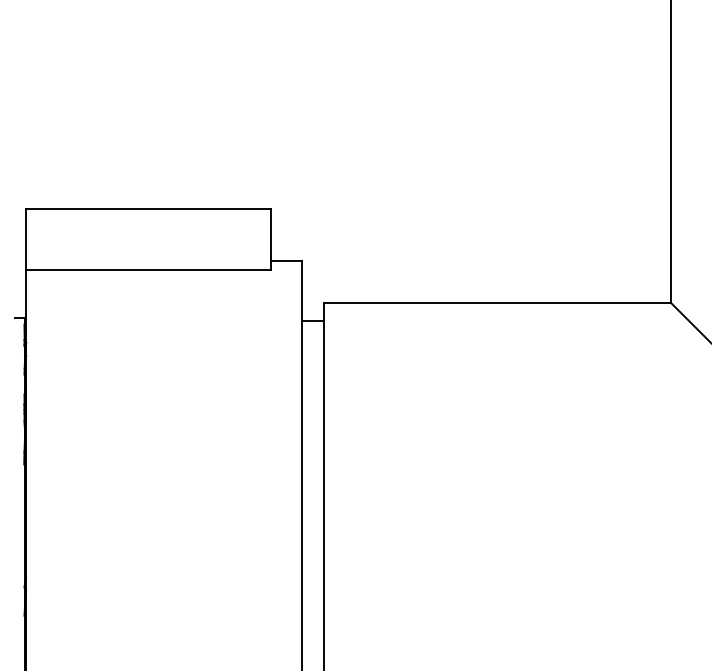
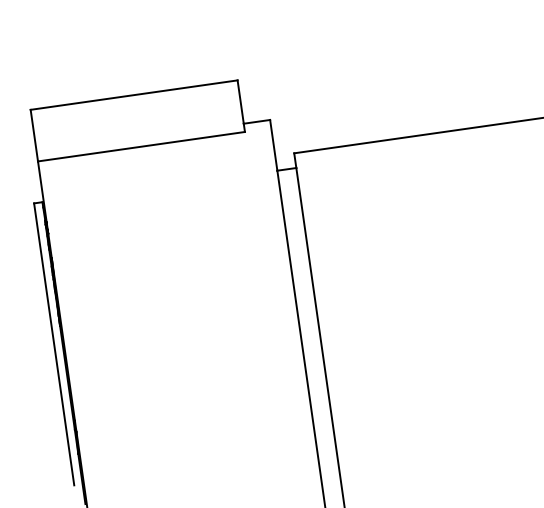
line: (14, 484) -> (54, 344), added

